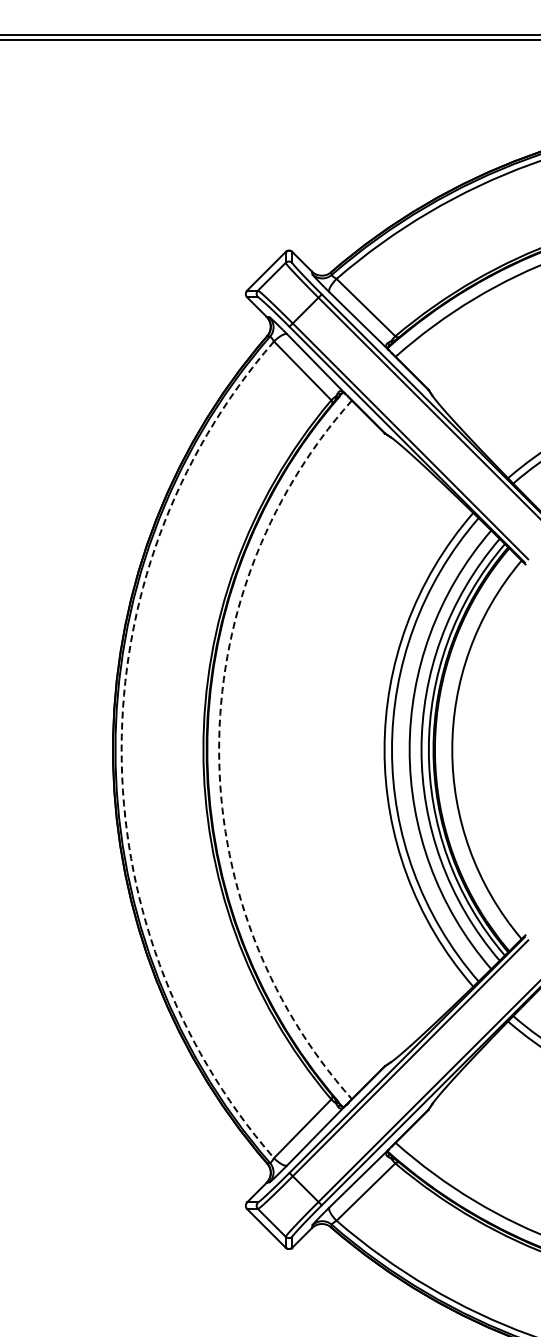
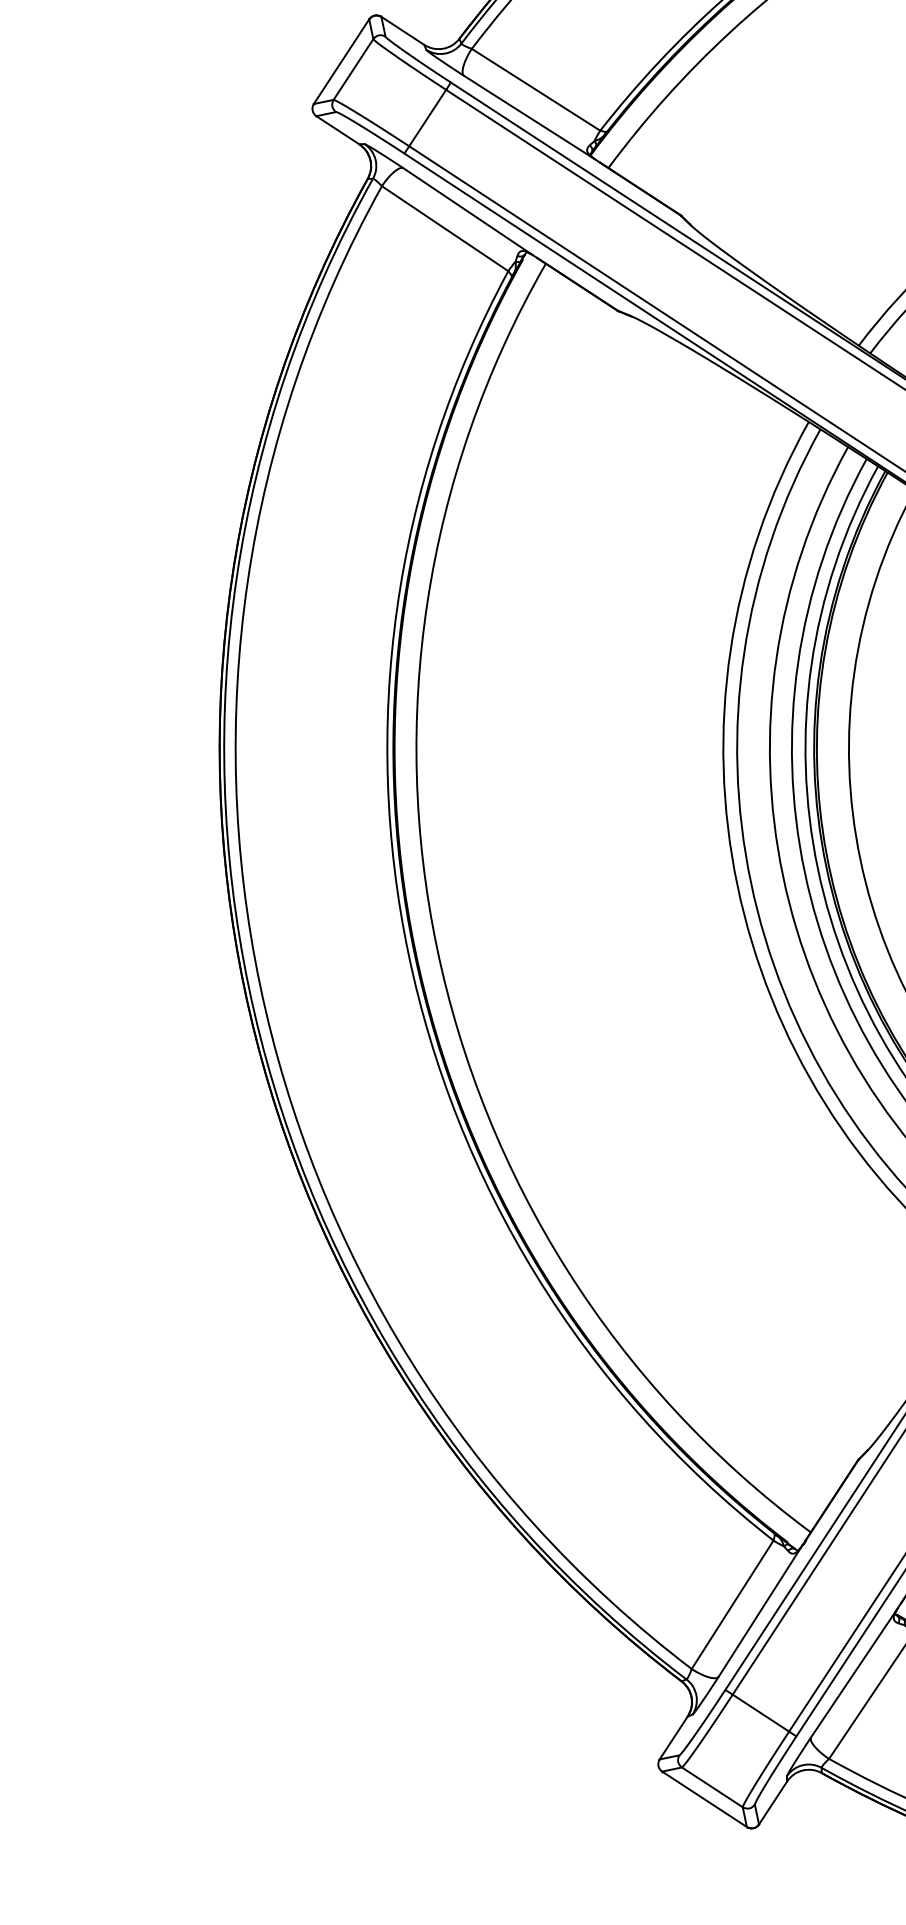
arc: (121, 749) -> (259, 984), dashed -> solid
arc: (219, 749) -> (437, 947), dashed -> solid

